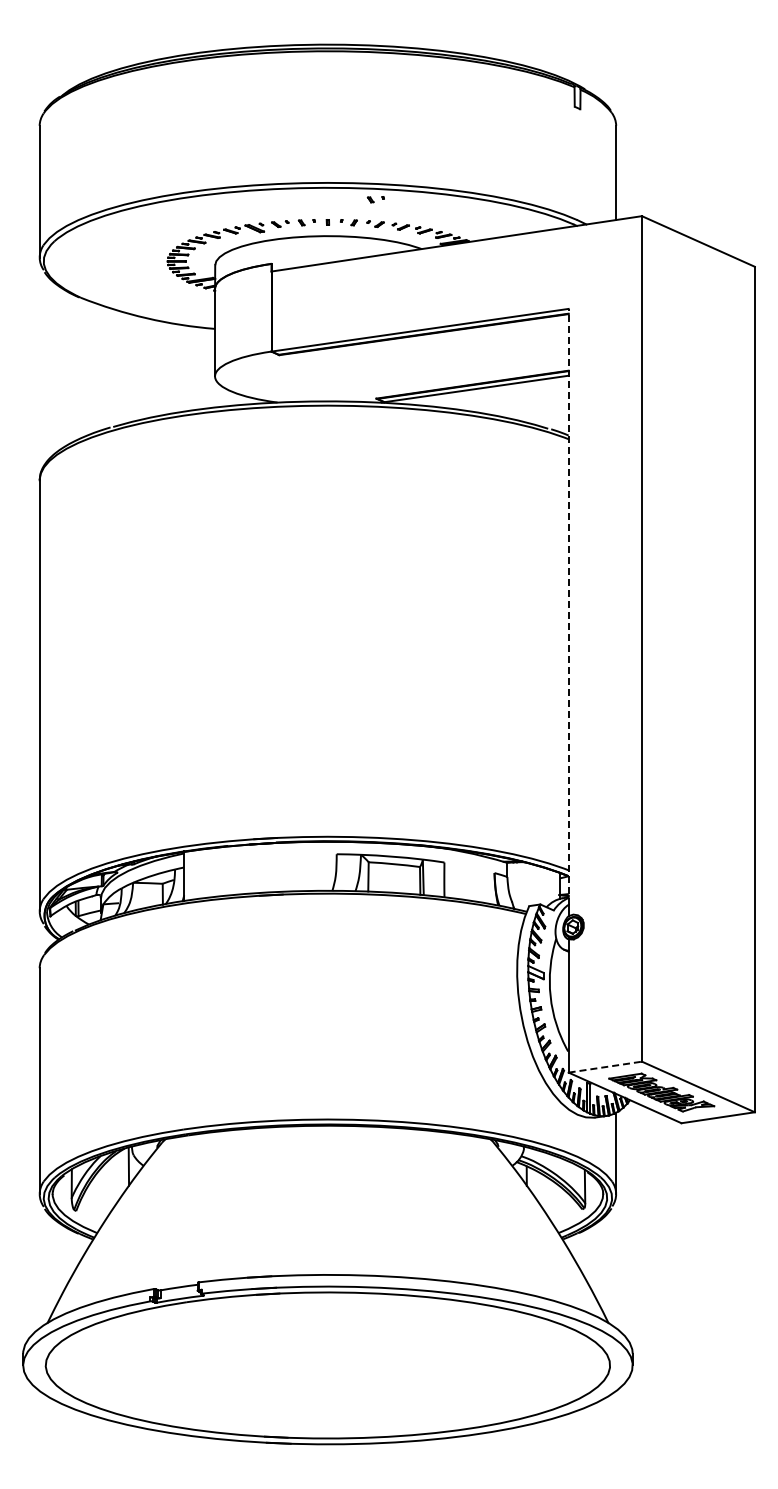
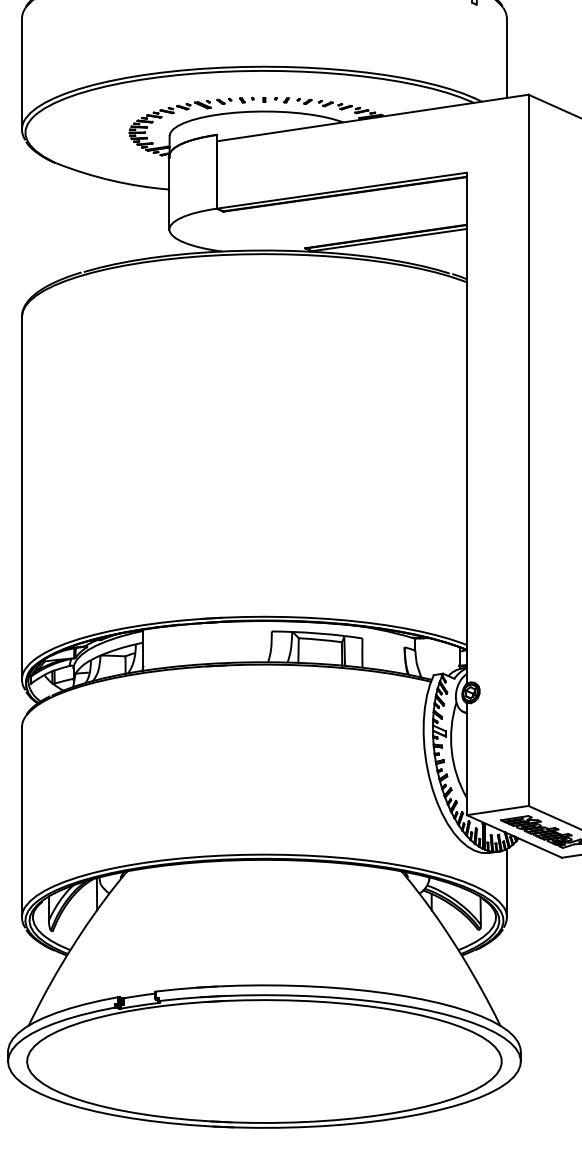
part: (375, 199) -> (304, 80), removed
line: (568, 606) -> (466, 423), dashed -> solid
line: (605, 1067) -> (497, 810), dashed -> solid

